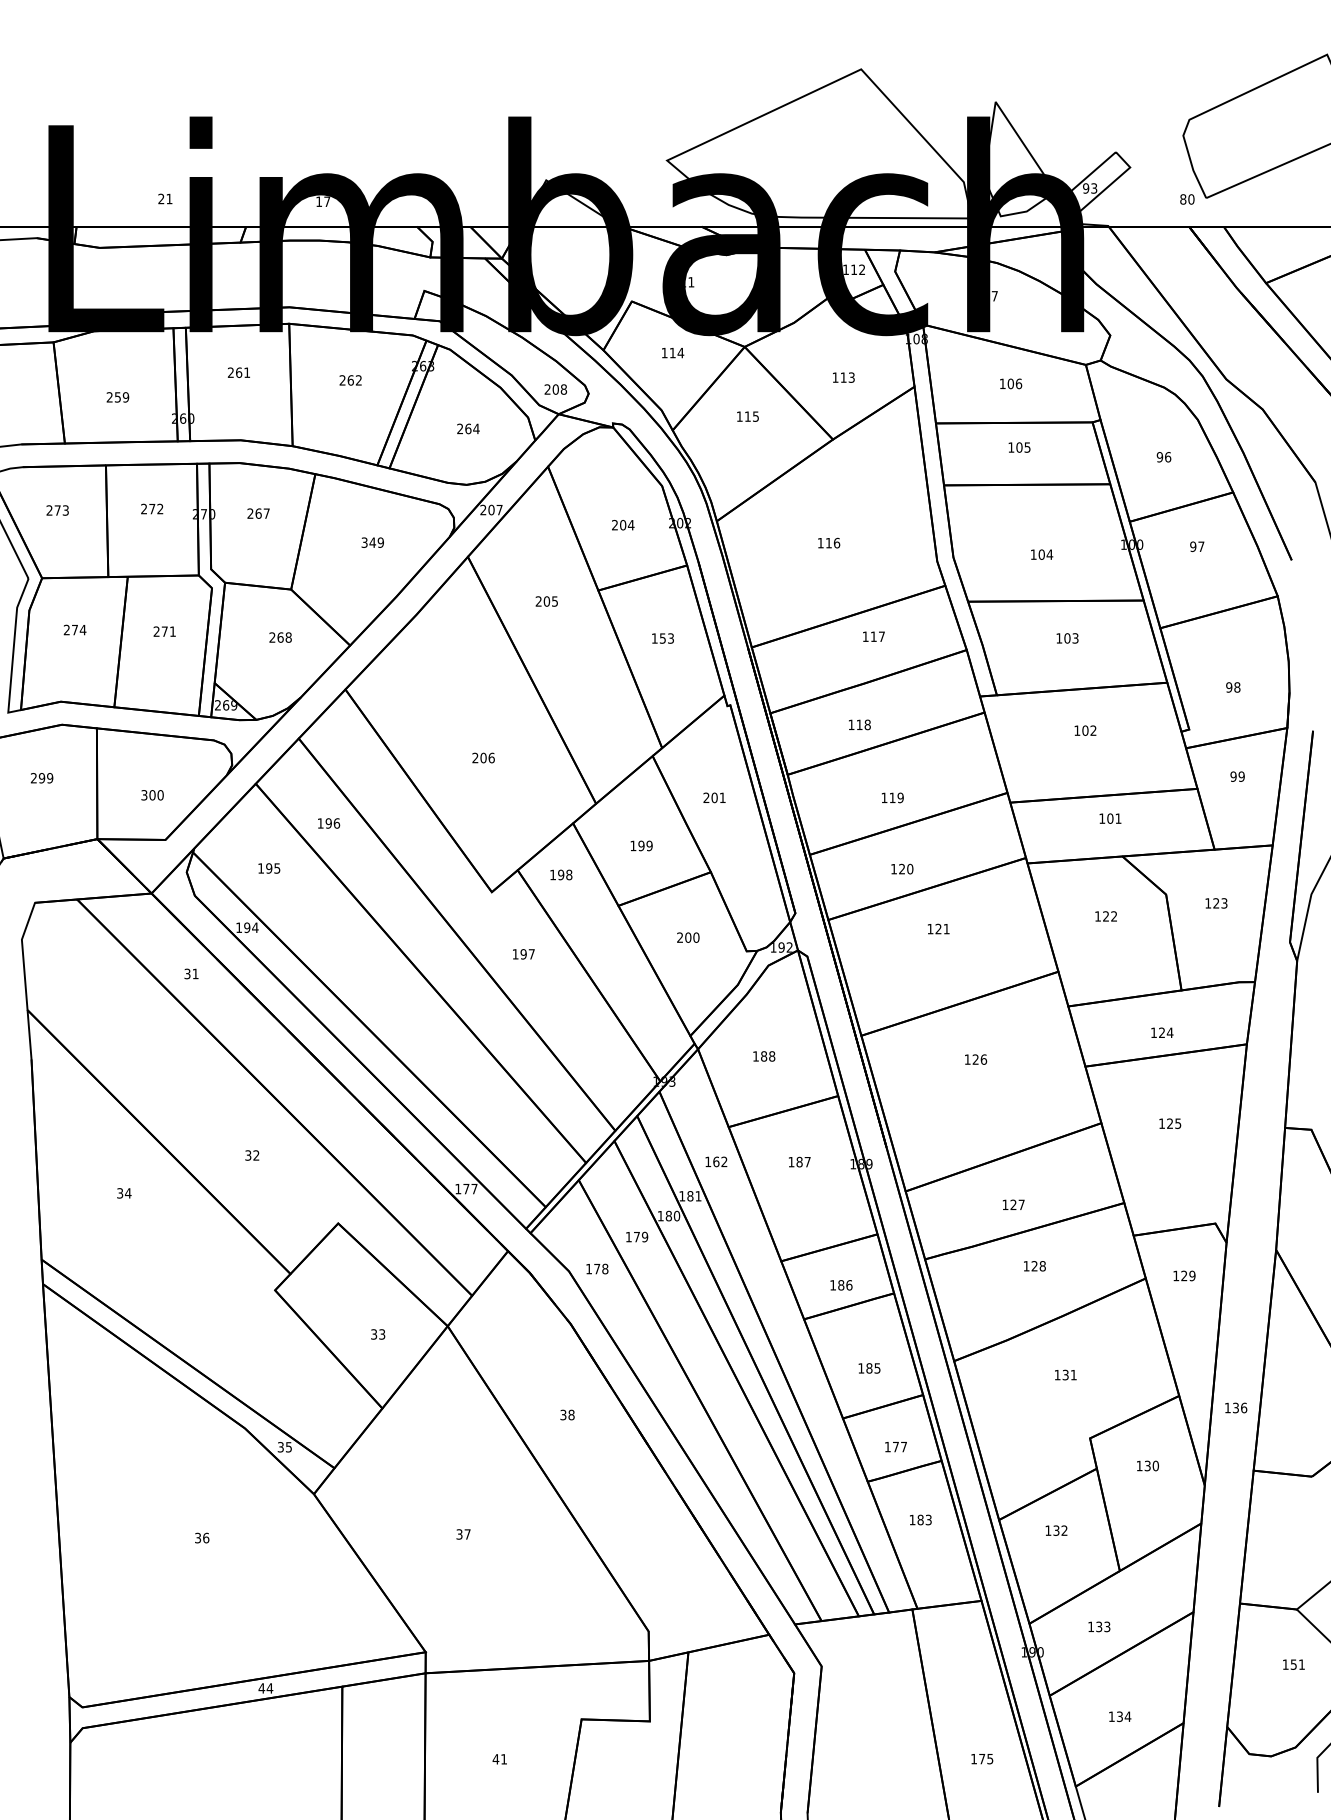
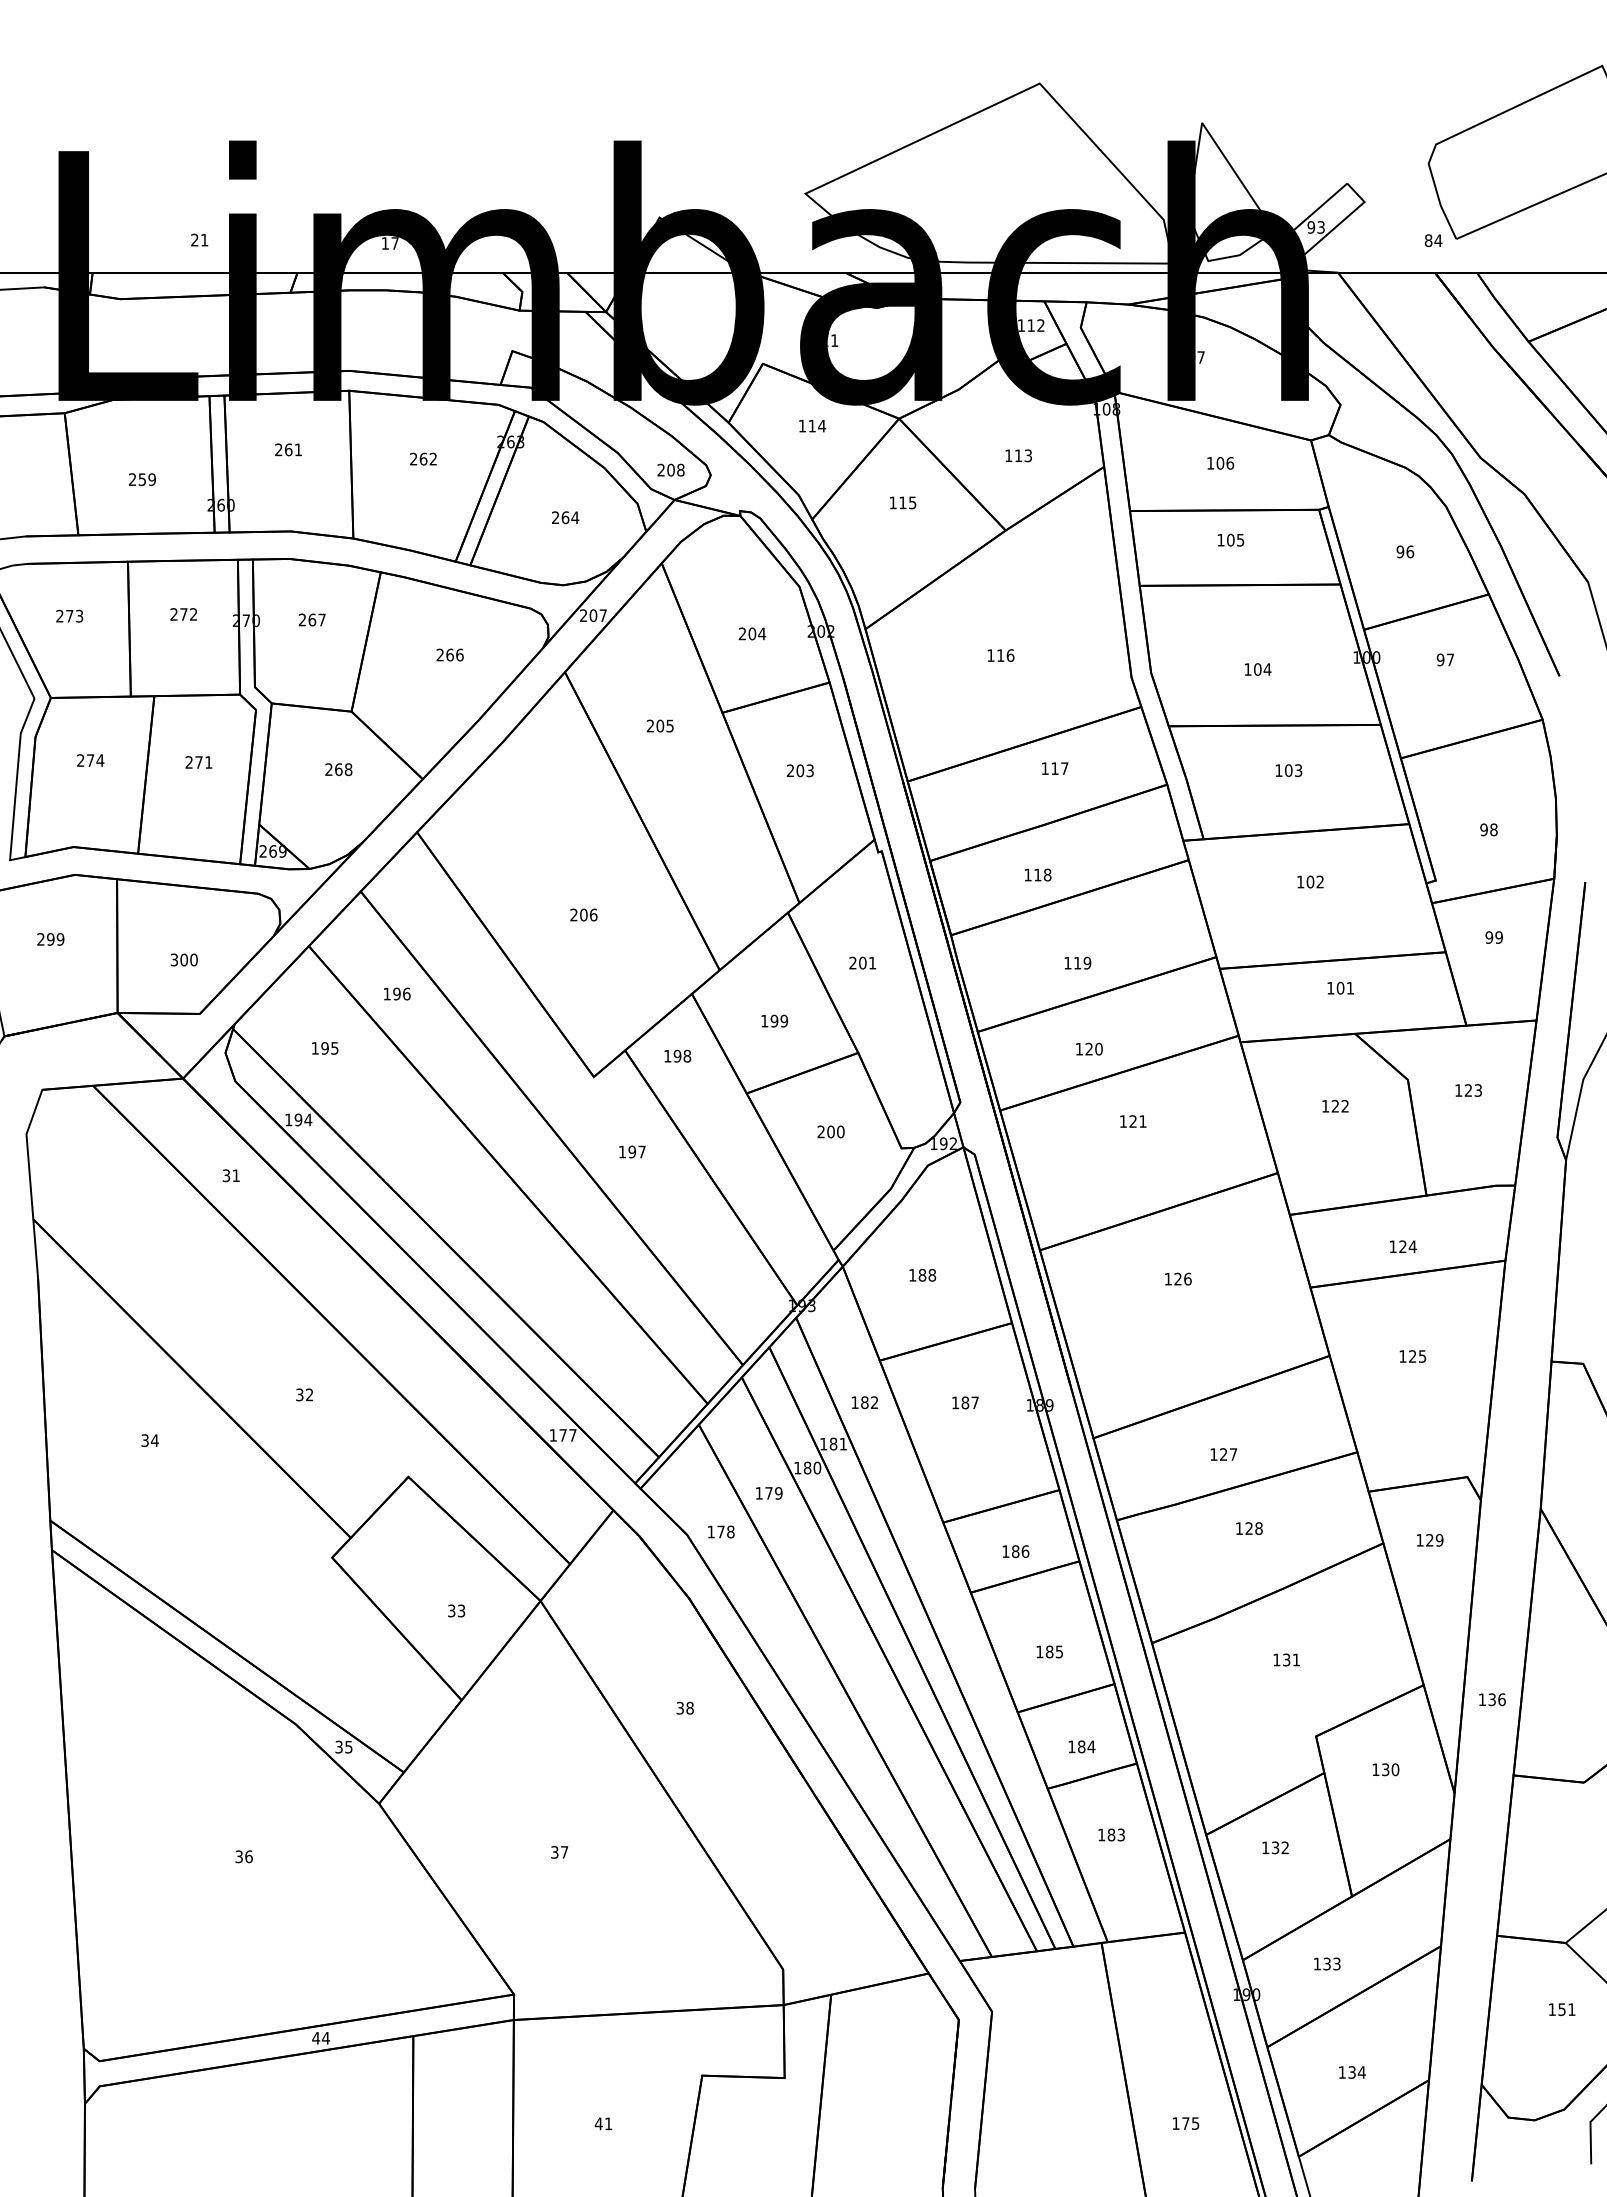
text: (1191, 199) -> (1438, 240), 80 -> 84
text: (372, 542) -> (449, 654), 349 -> 266
text: (658, 638) -> (795, 770), 153 -> 203
text: (716, 1161) -> (864, 1402), 162 -> 182
text: (899, 1446) -> (1086, 1746), 177 -> 184

